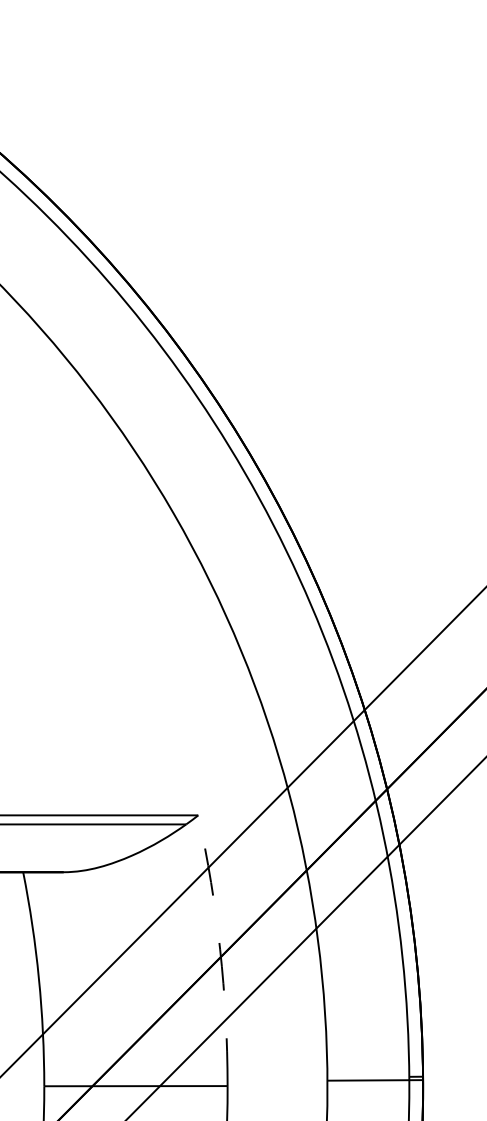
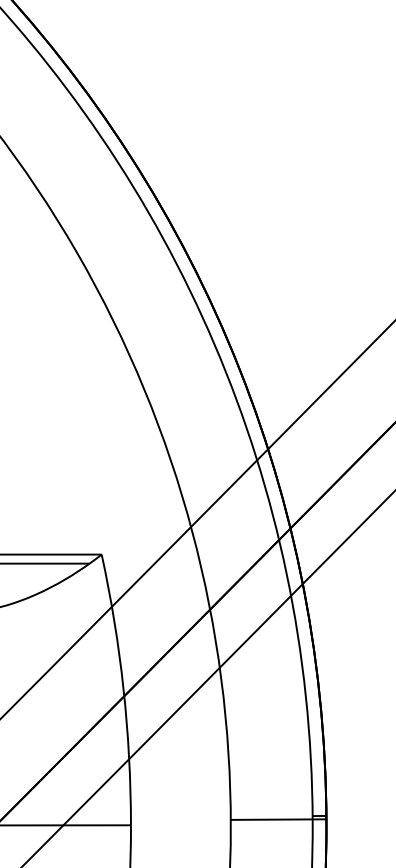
arc: (220, 949) -> (123, 688), dashed -> solid

